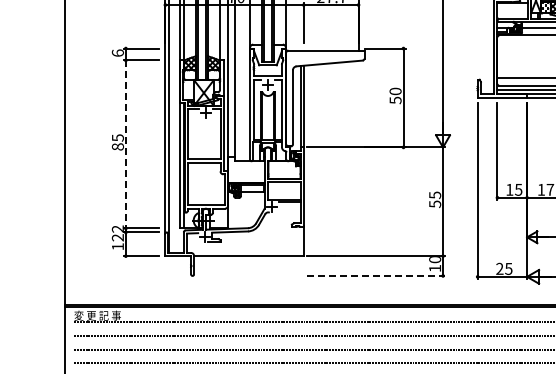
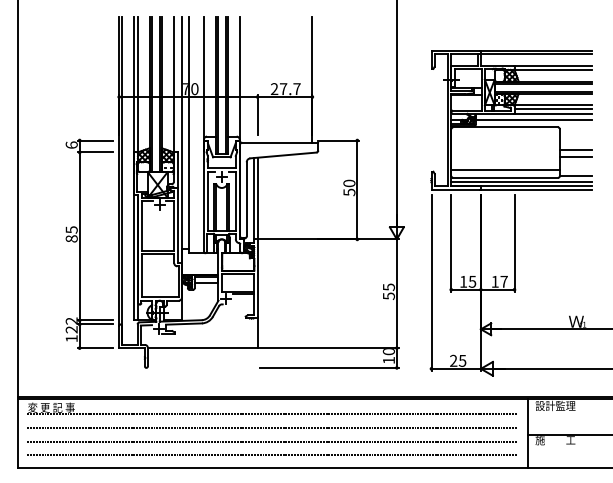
line: (125, 144) -> (79, 236), dashed -> solid
line: (376, 275) -> (330, 367), dashed -> solid

